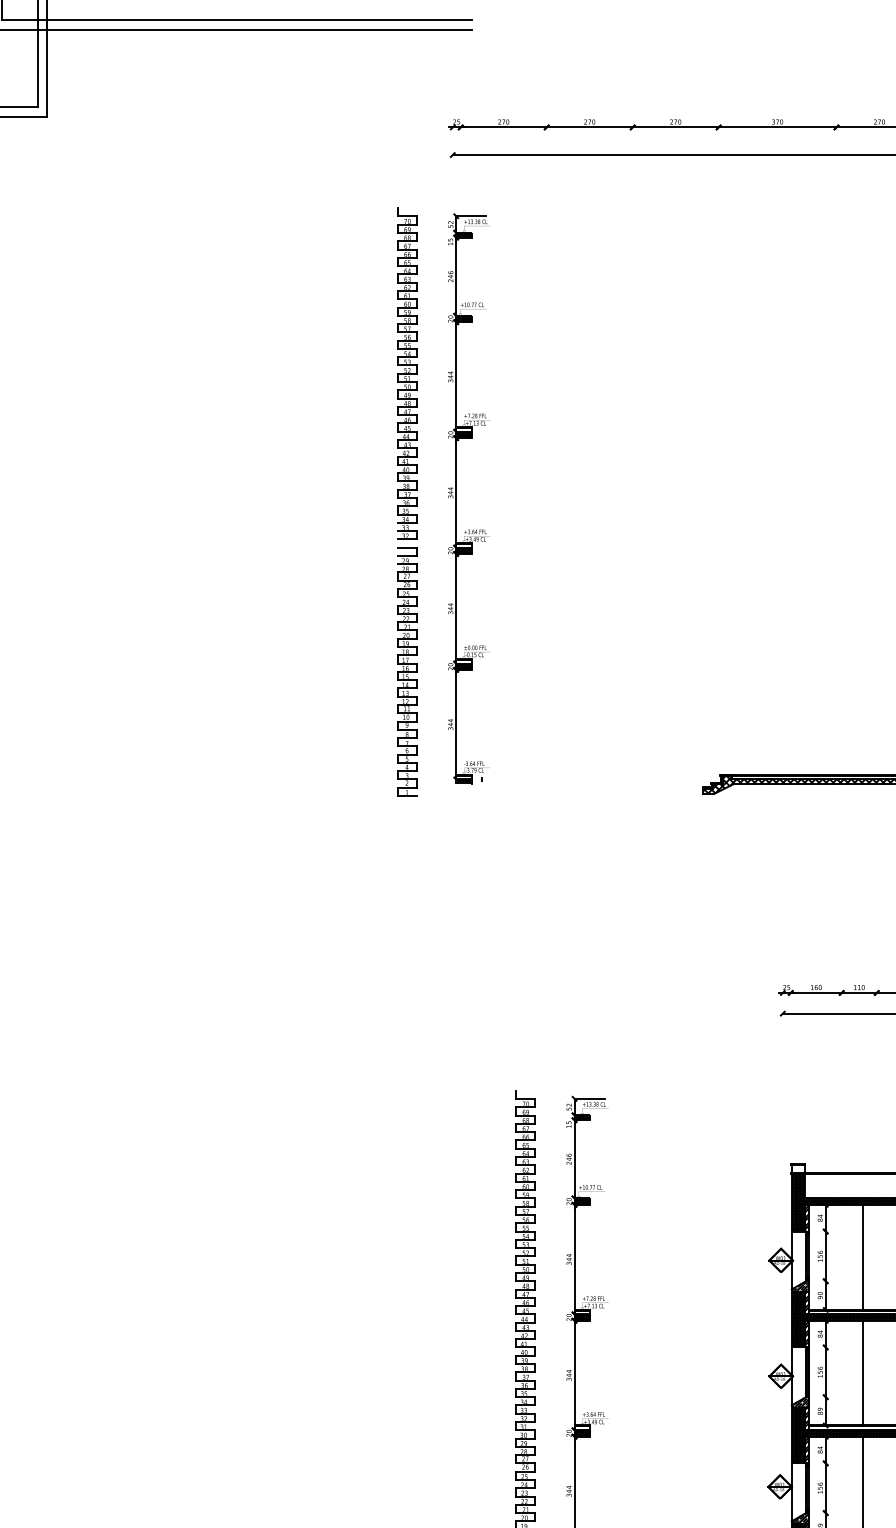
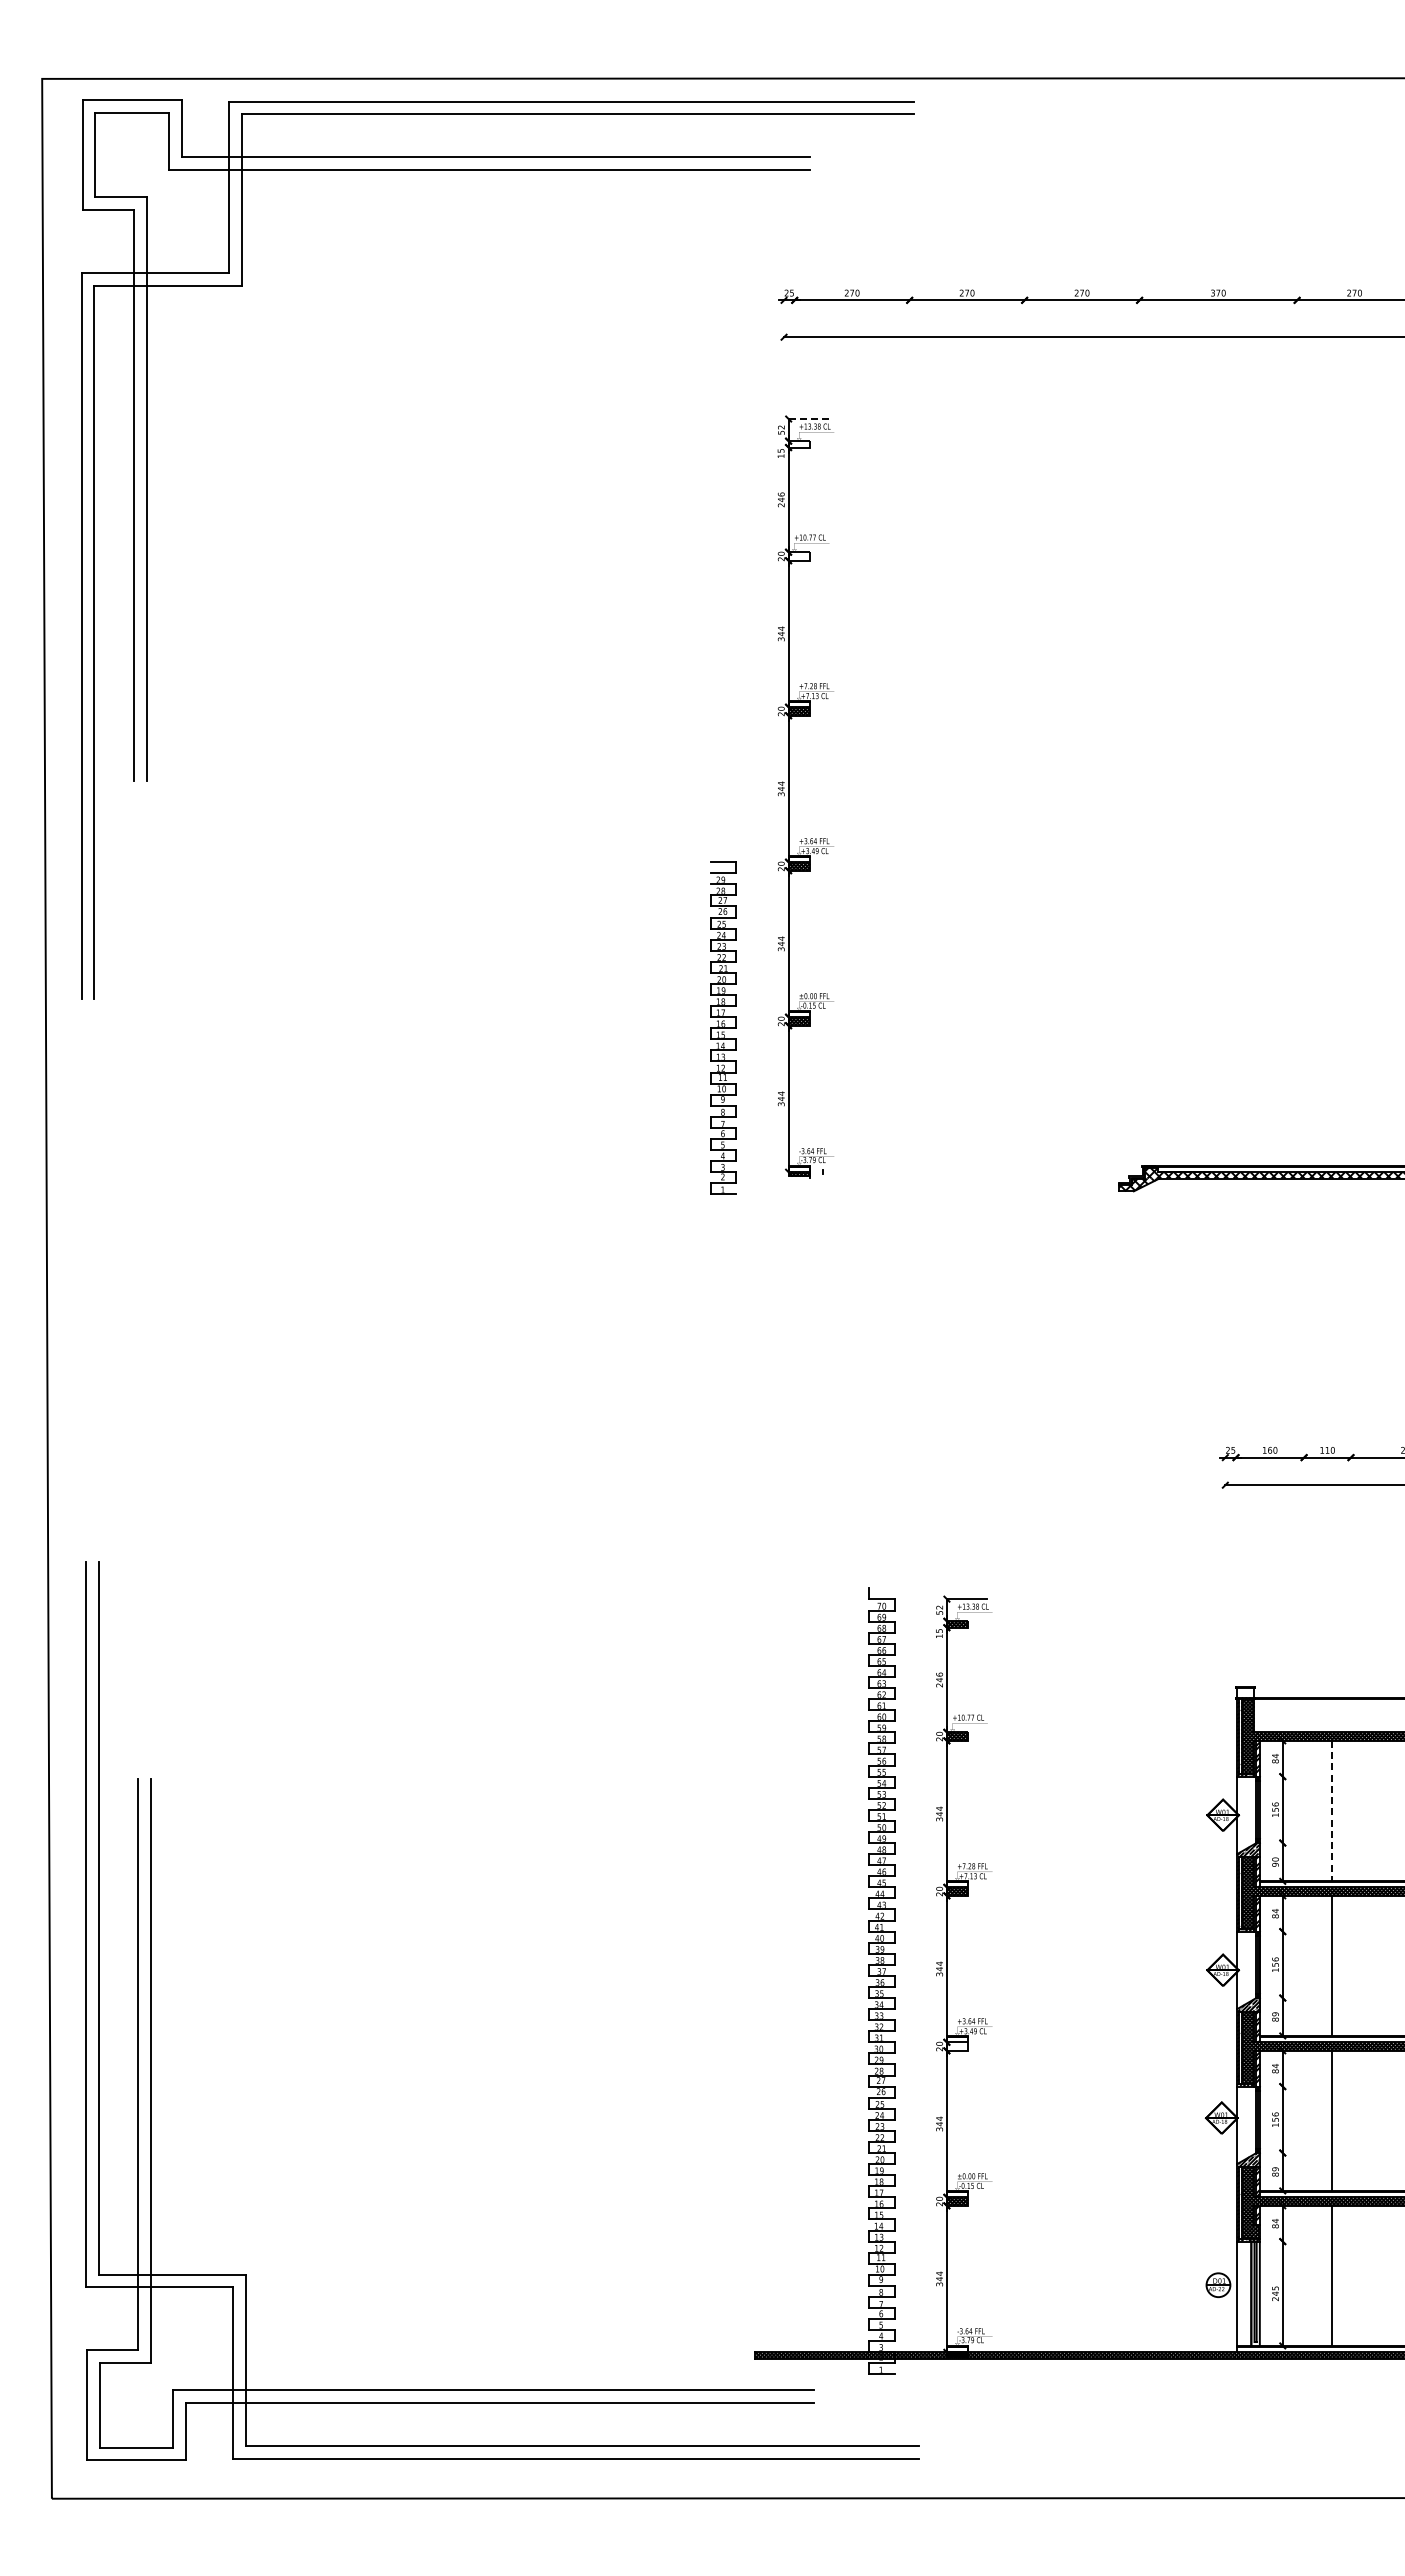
line: (471, 216) -> (809, 419), solid -> dashed
hatch: (463, 235) -> (798, 444), removed
hatch: (463, 319) -> (798, 556), removed
part: (407, 373) -> (723, 629), removed
line: (862, 1257) -> (1332, 1811), solid -> dashed
hatch: (582, 1433) -> (957, 2046), removed

